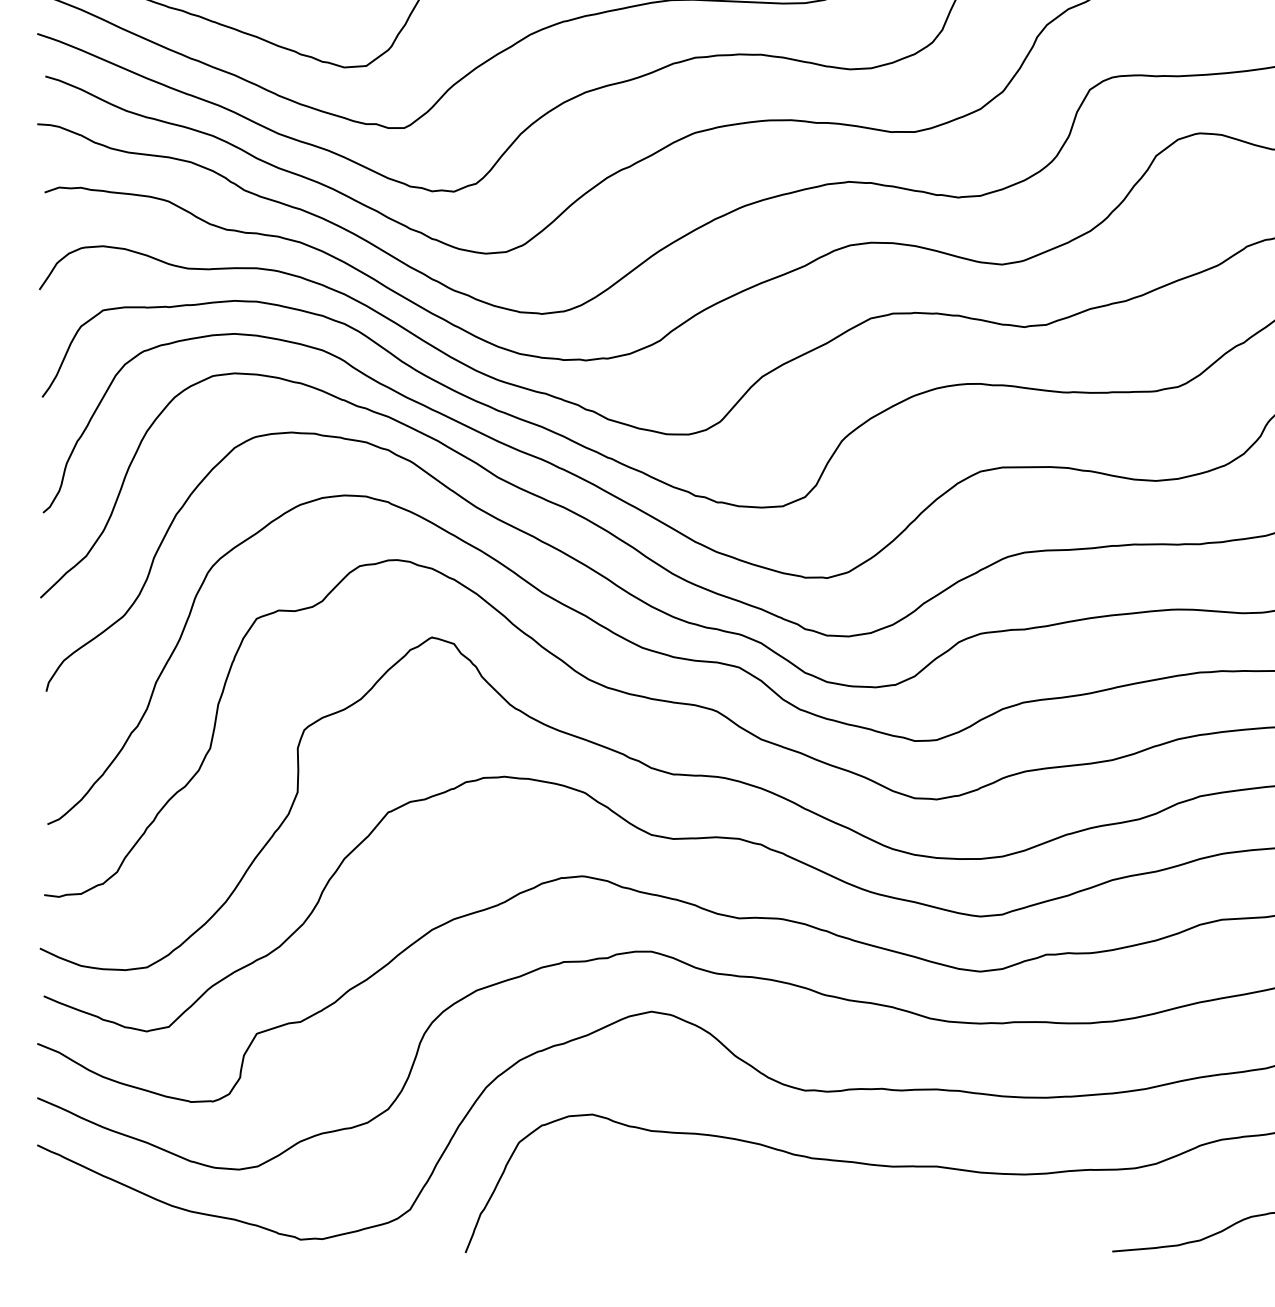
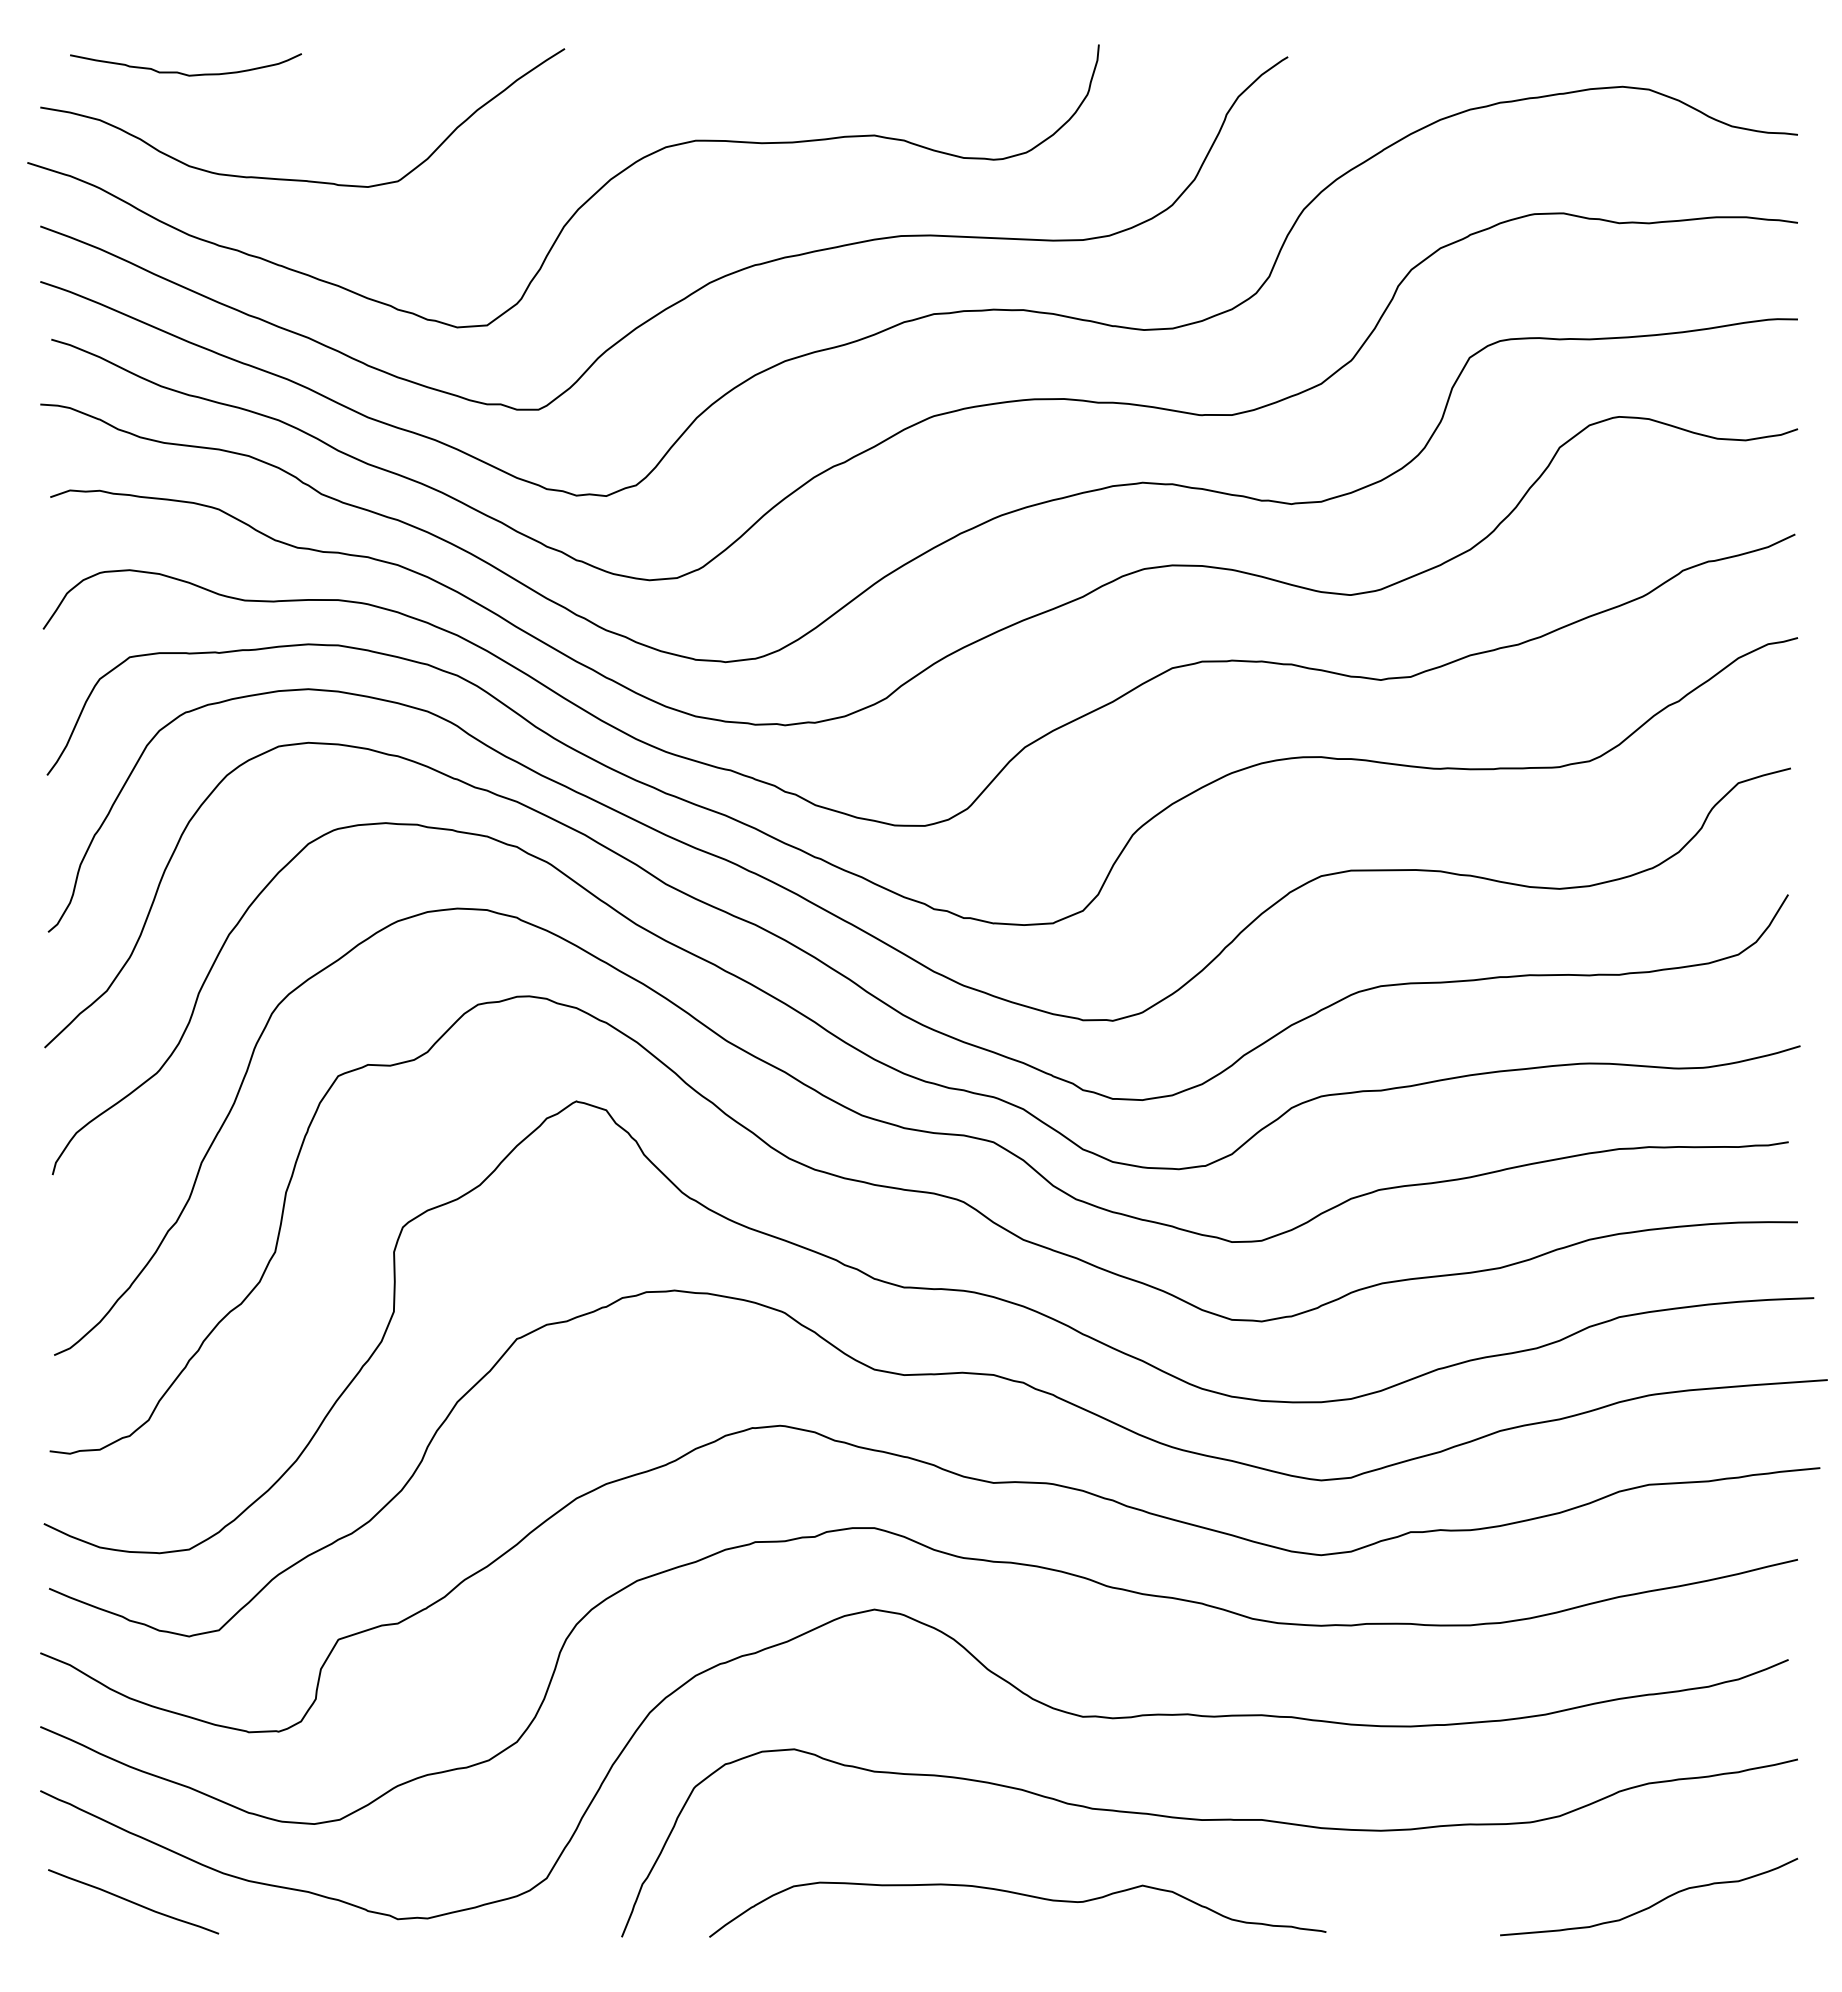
curve: (759, 1222) -> (1021, 1895), added
curve: (105, 1226) -> (133, 1901), added

